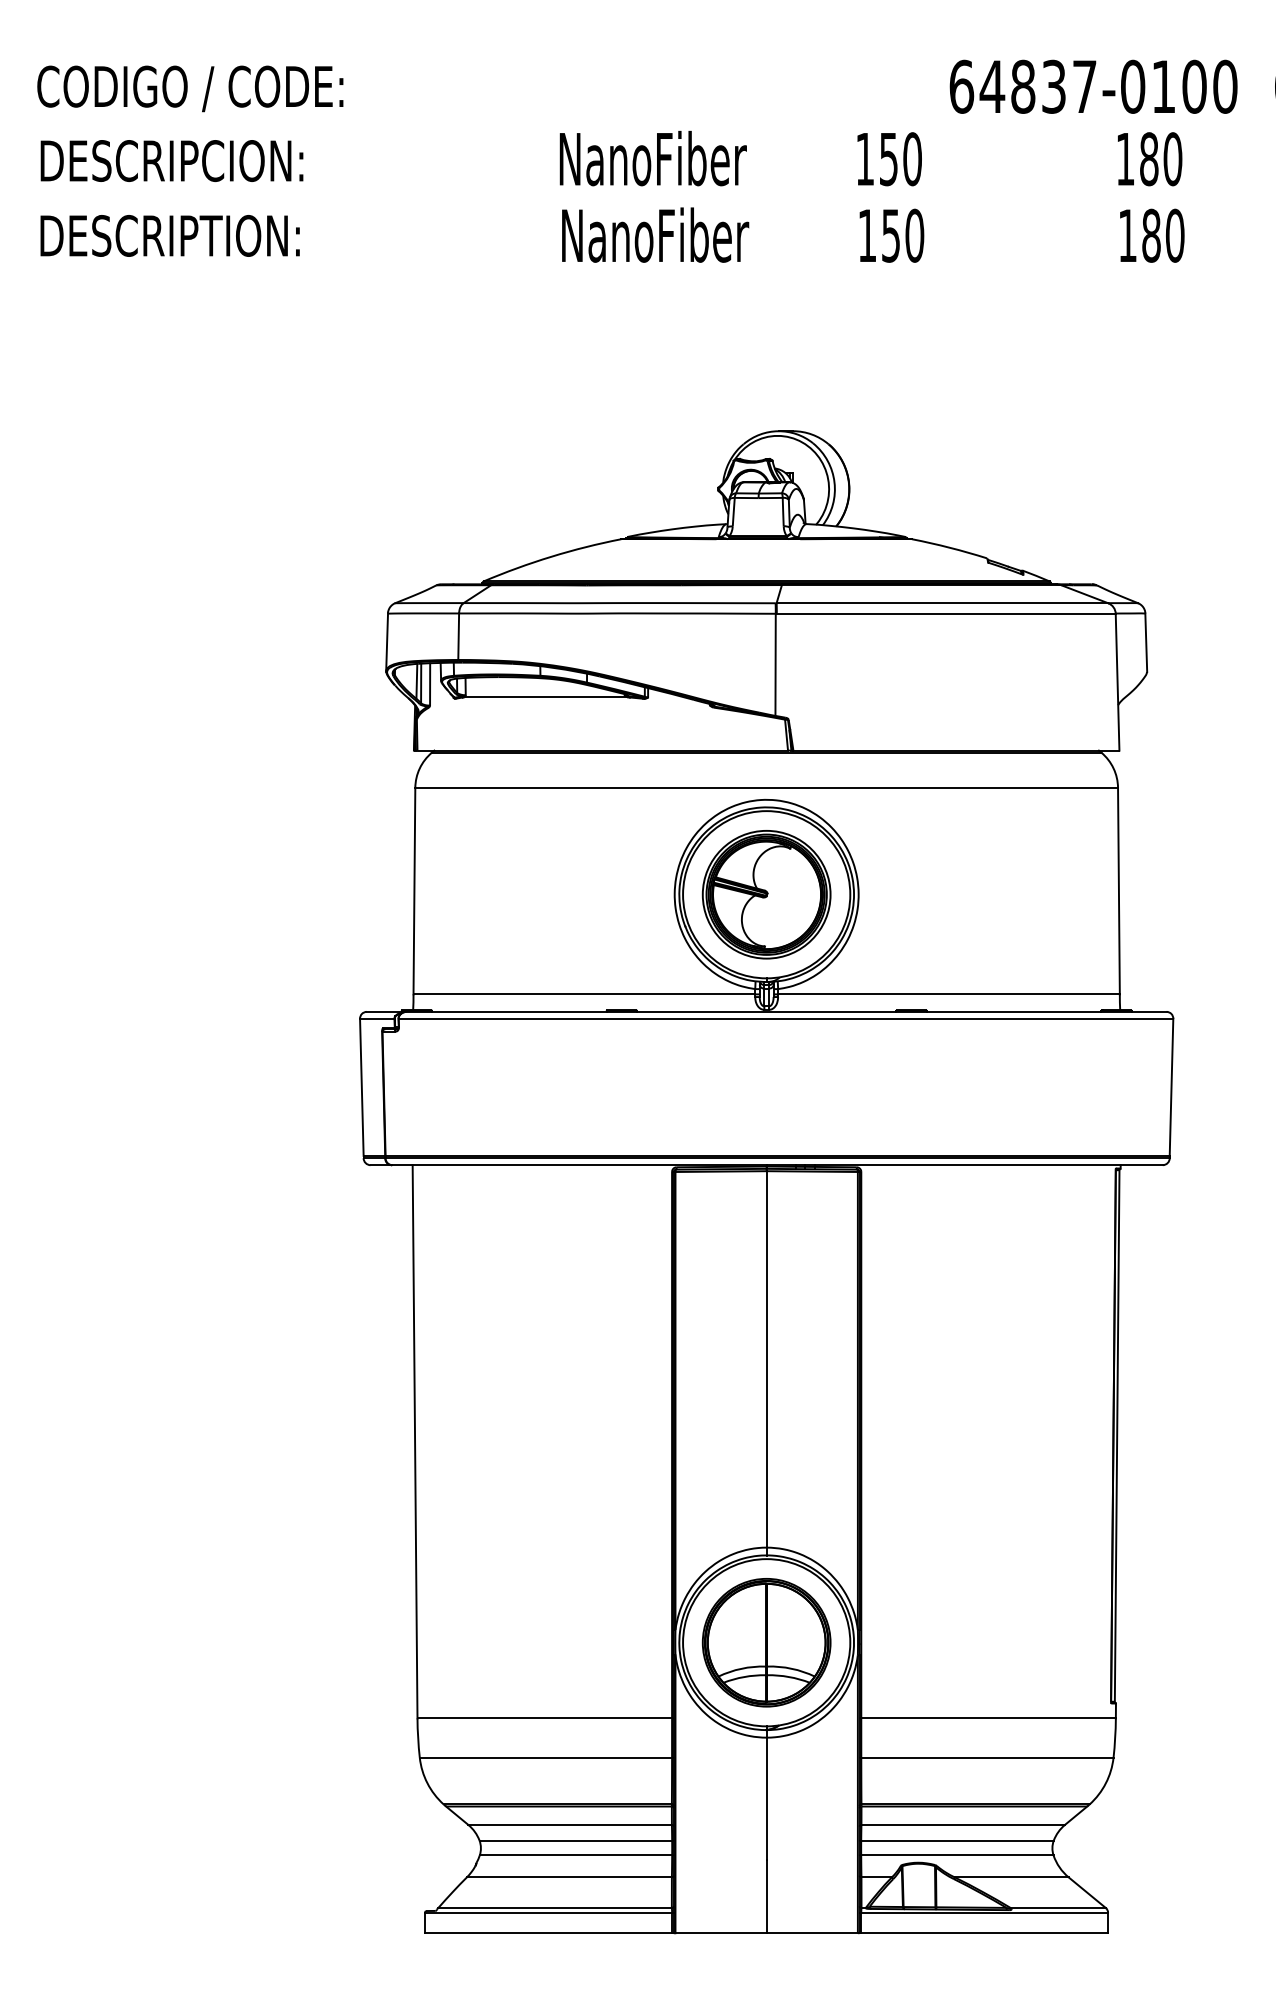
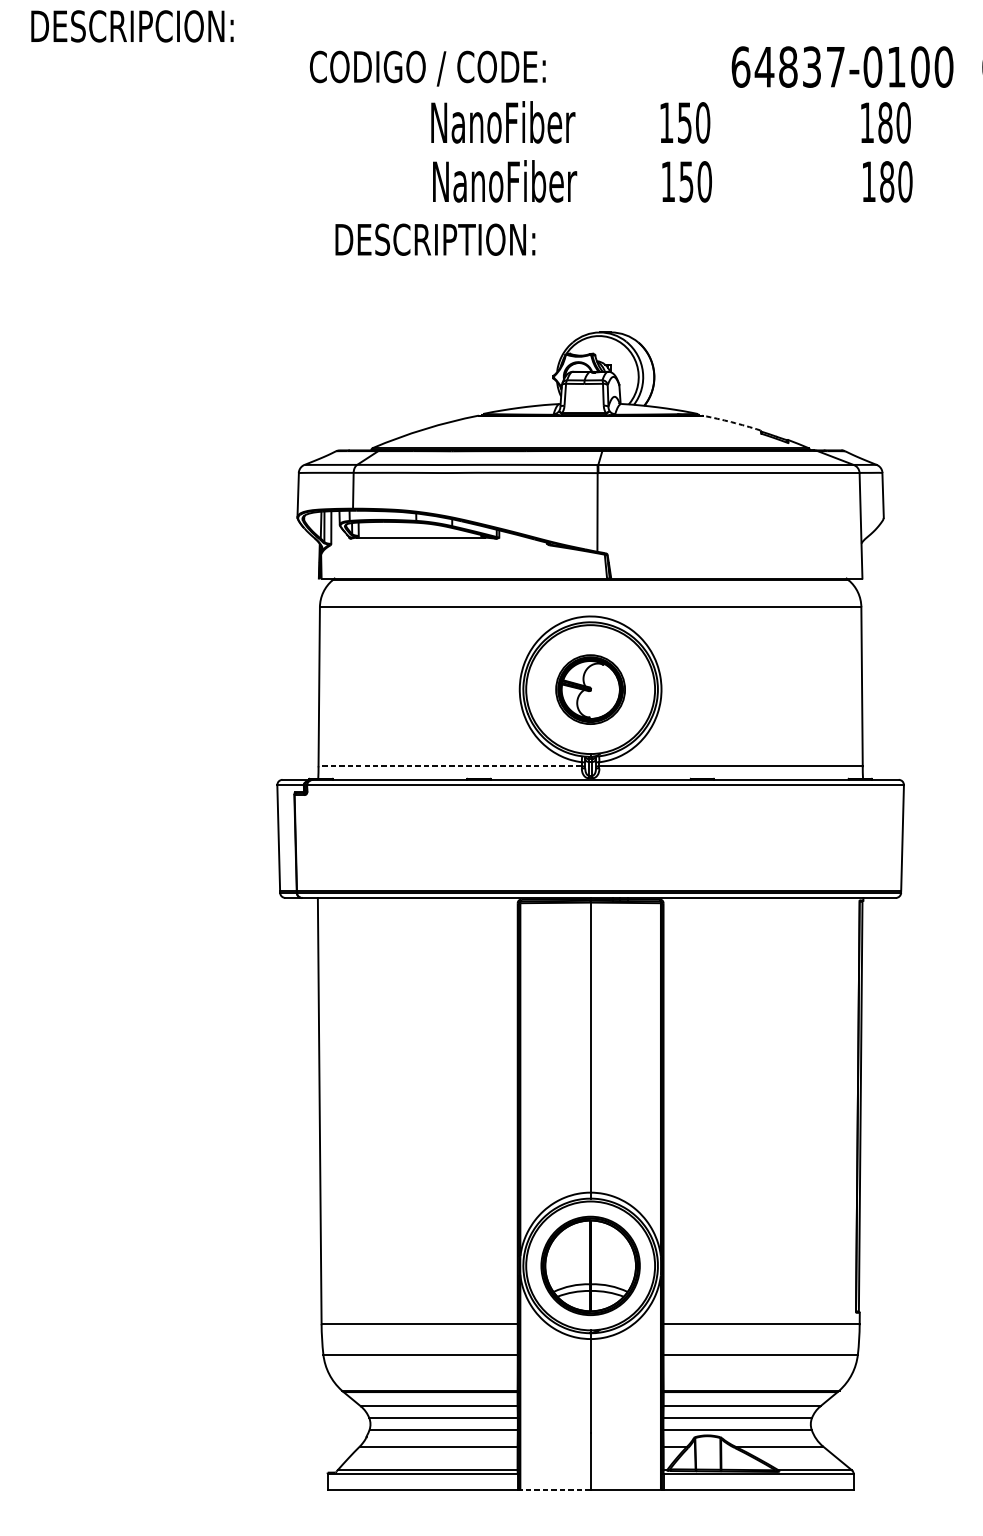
text: (190, 88) -> (427, 68), moved
text: (171, 160) -> (132, 26), moved
text: (169, 235) -> (434, 239), moved
arc: (949, 547) -> (731, 422), solid -> dashed
part: (766, 894) -> (590, 689), size x0.7
line: (584, 994) -> (450, 766), solid -> dashed
line: (721, 1933) -> (555, 1489), solid -> dashed

